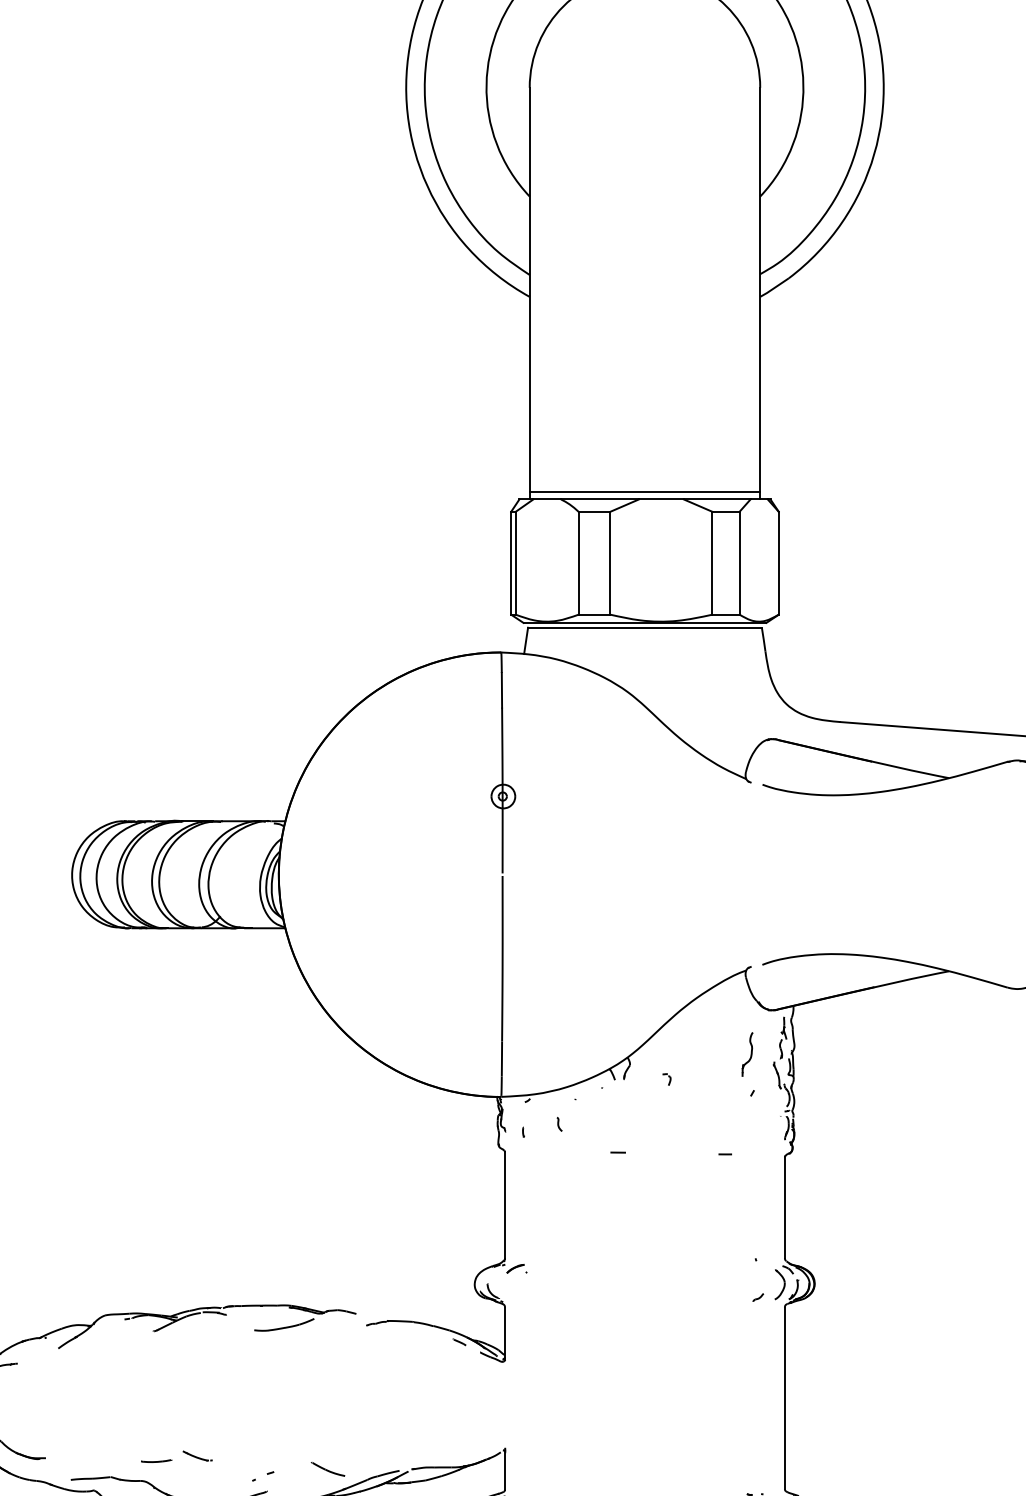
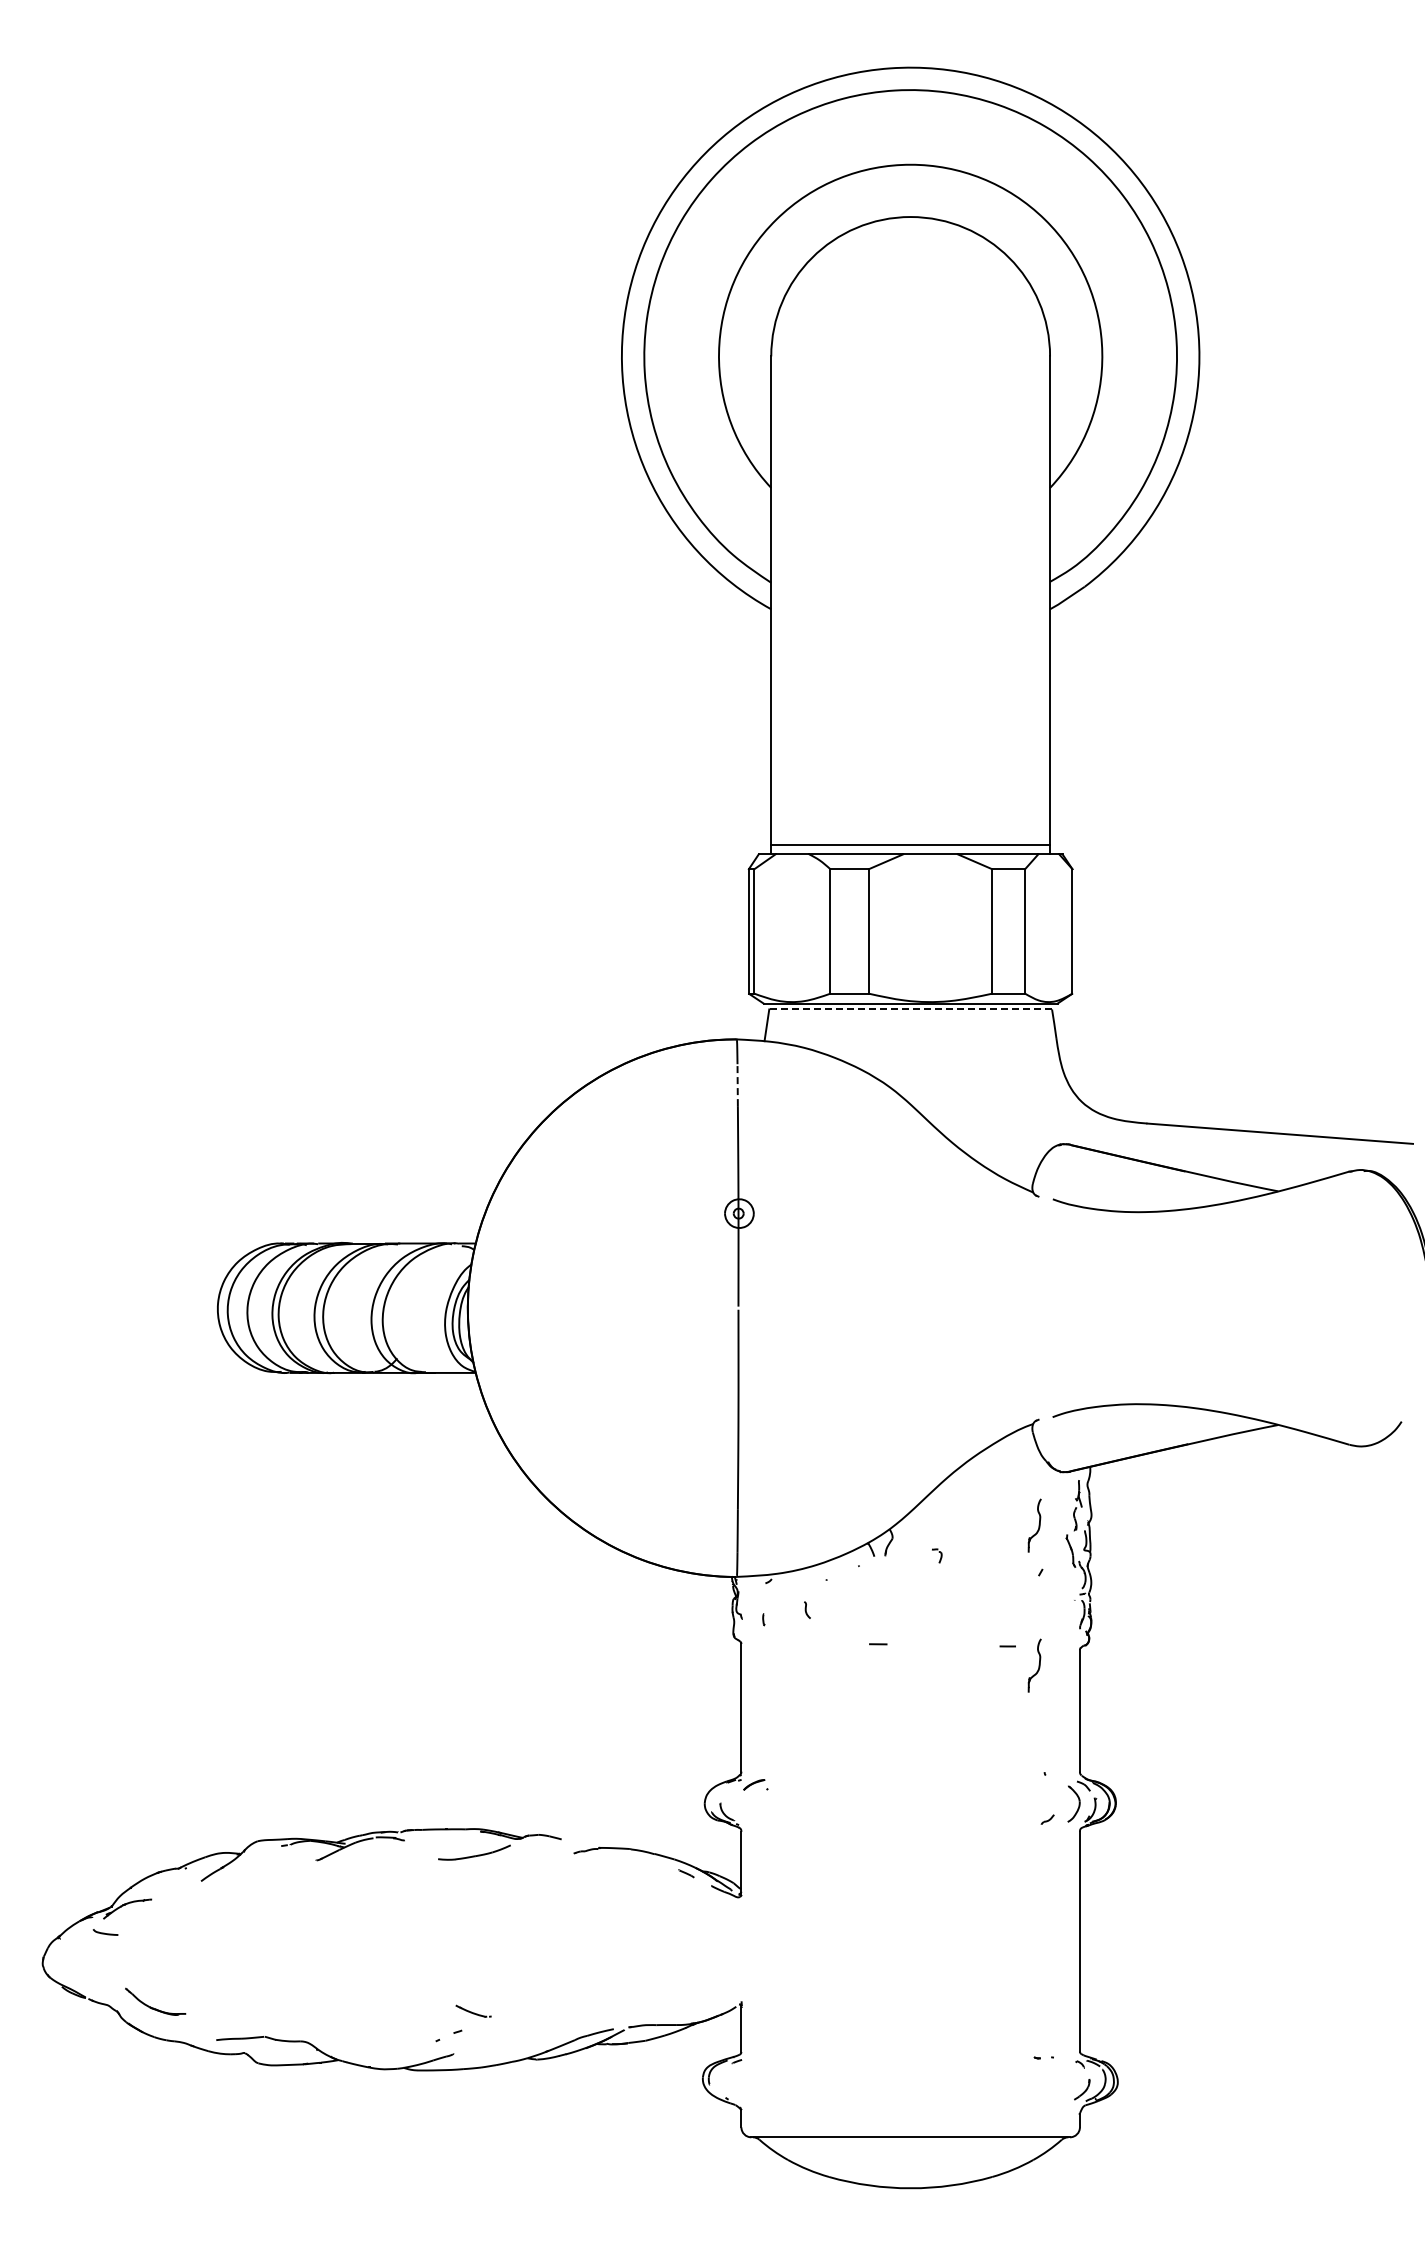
line: (644, 627) -> (910, 1009), solid -> dashed
line: (501, 690) -> (737, 1085), solid -> dashed
part: (747, 1170) -> (1034, 1665), added
part: (197, 1455) -> (473, 2010), moved
part: (156, 1461) -> (319, 2017), removed
part: (327, 1469) -> (526, 2027), removed

